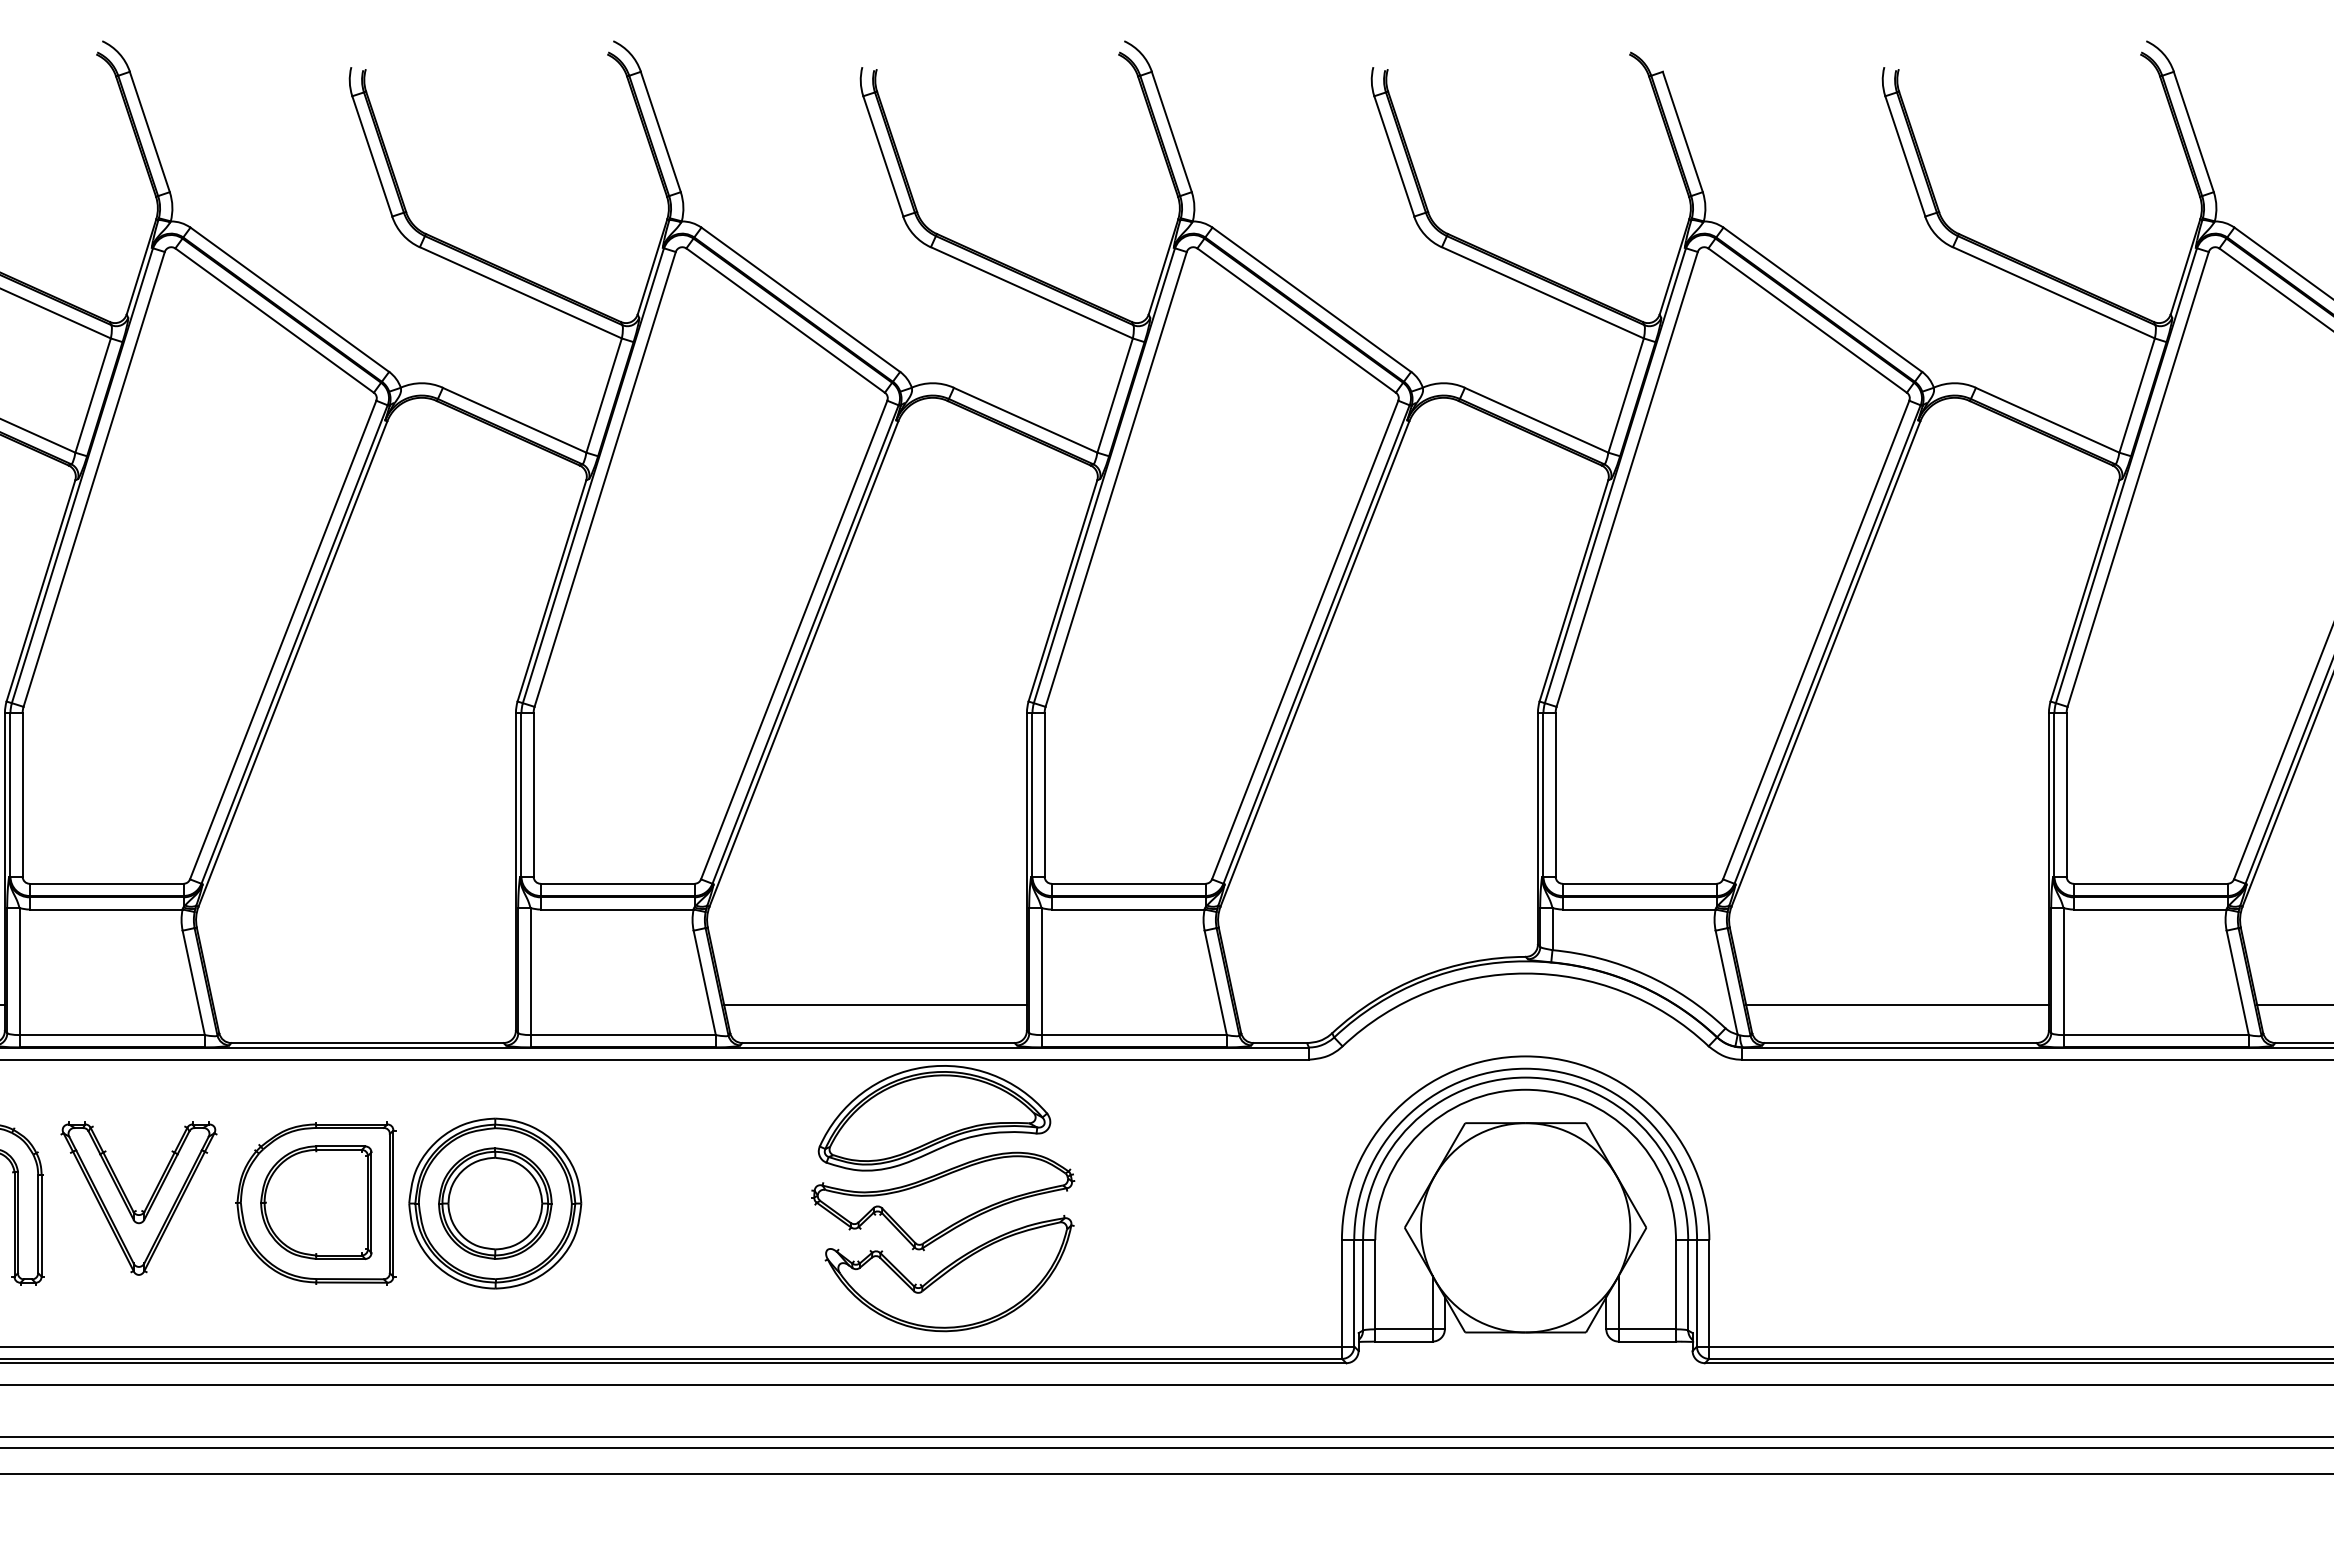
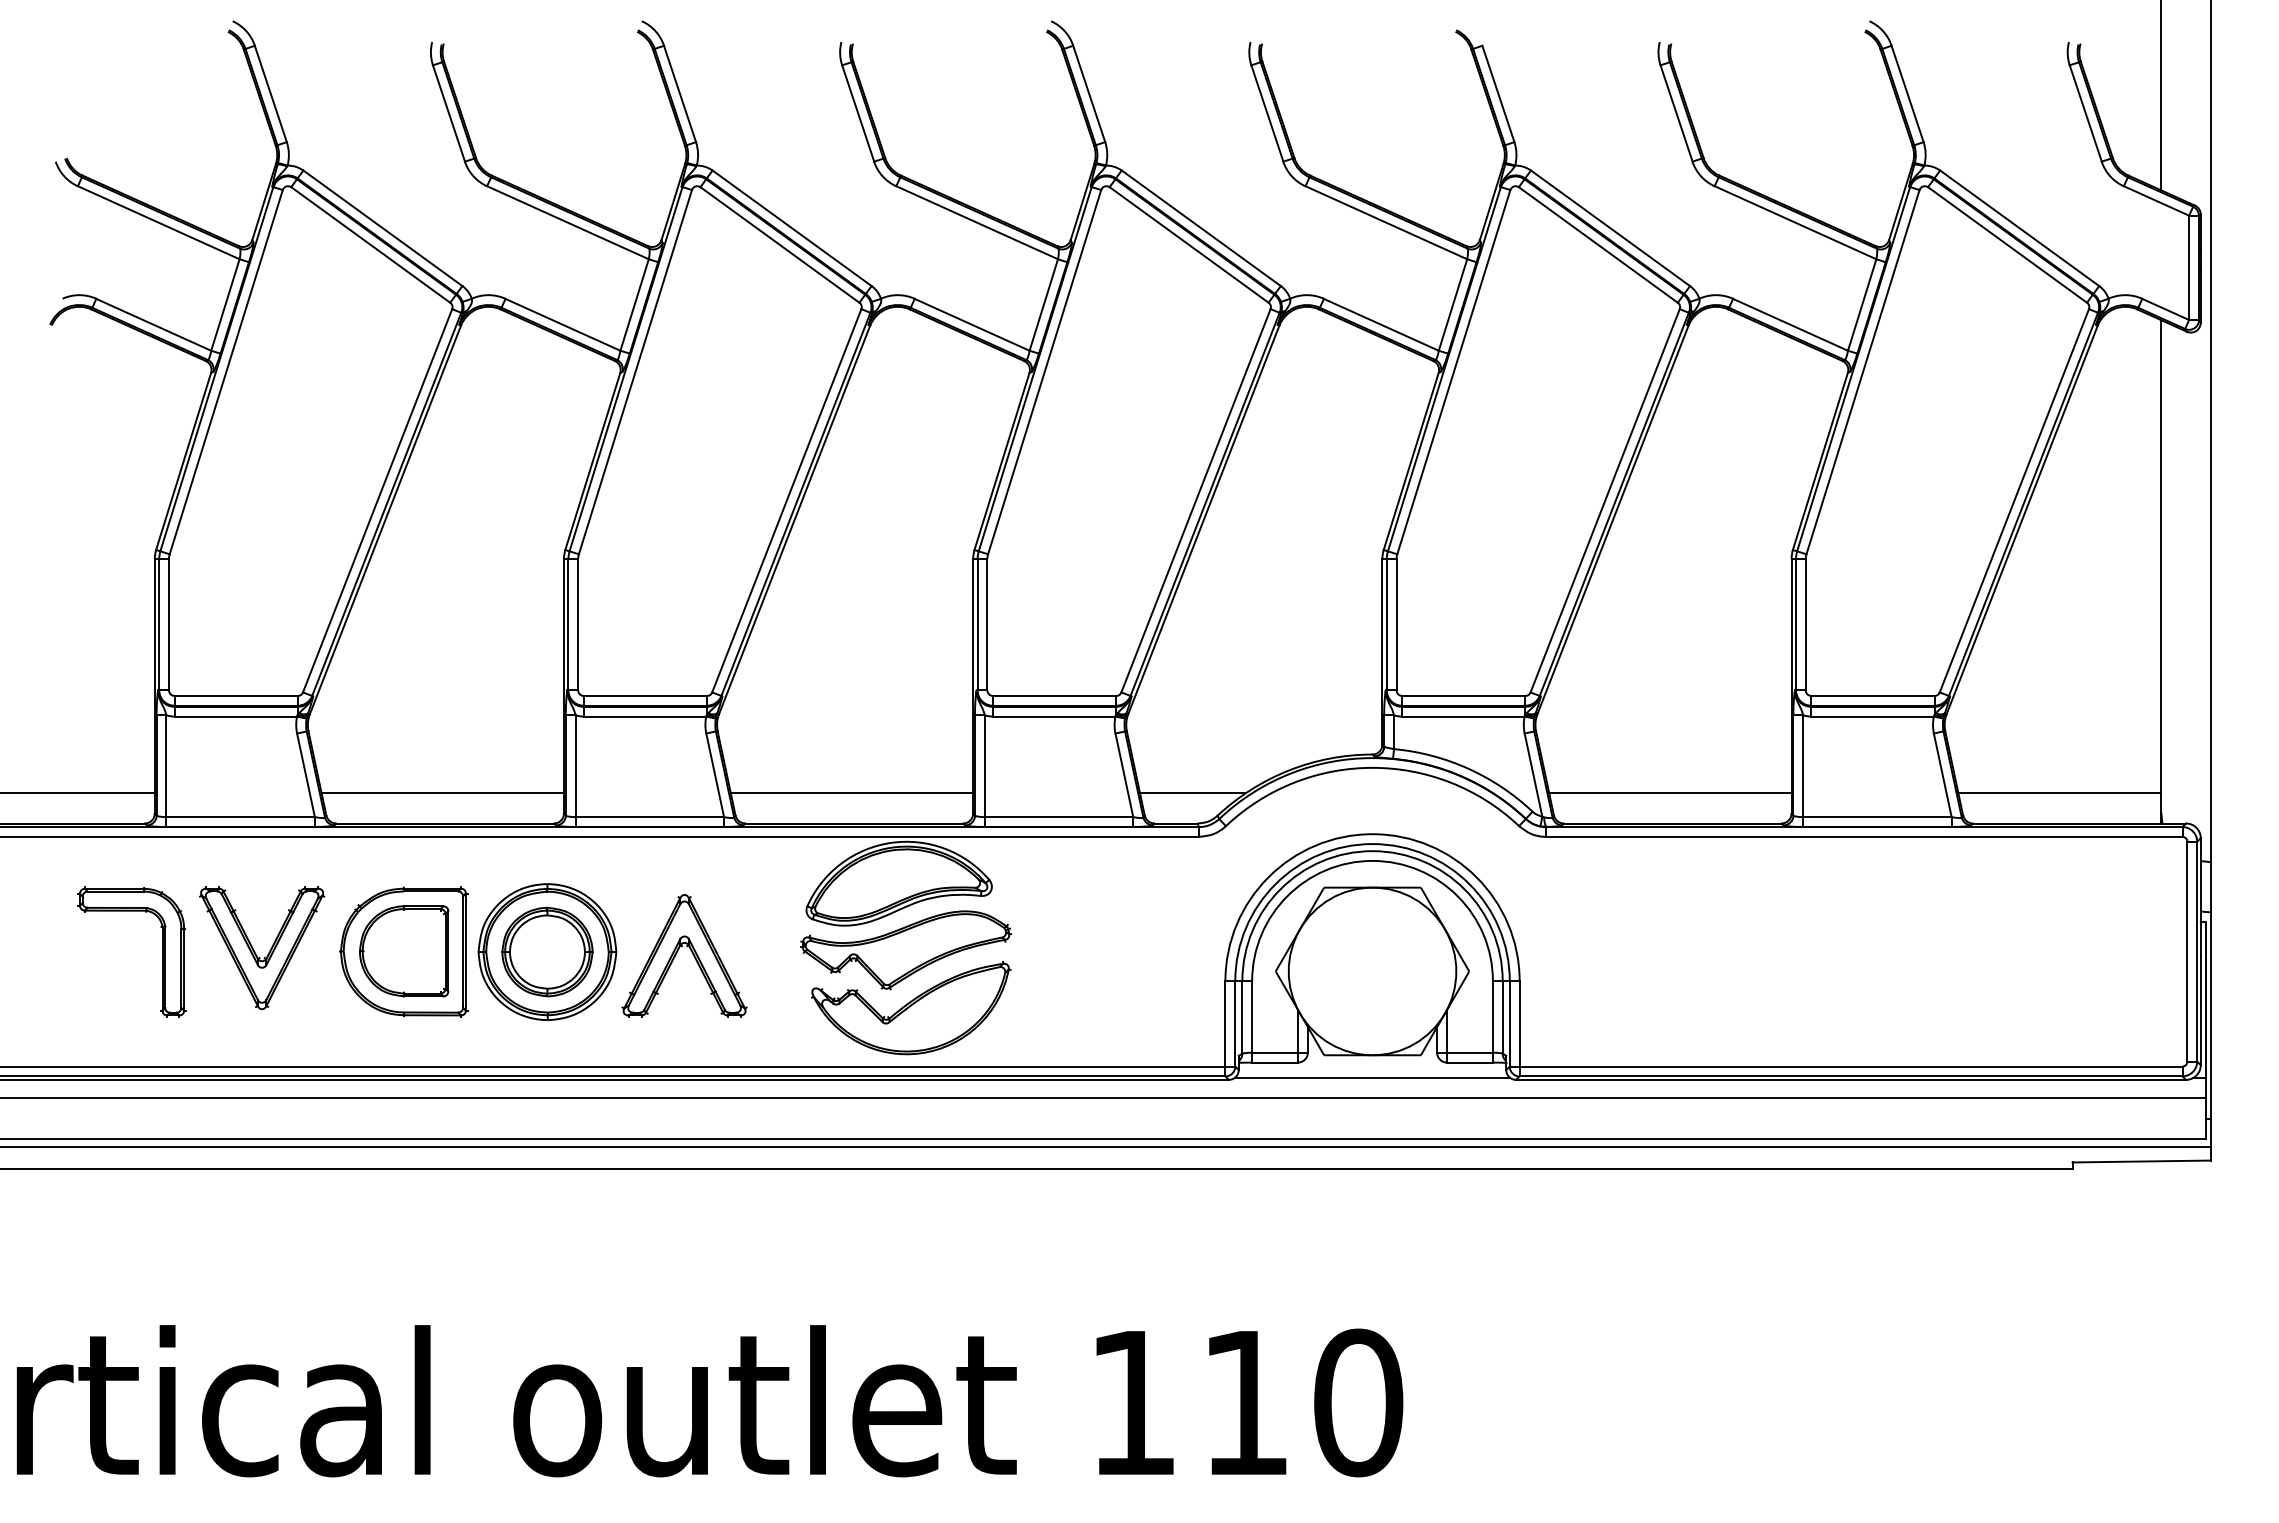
line: (364, 1005) -> (442, 793), added
line: (1300, 1005) -> (1192, 793), added
part: (658, 1202) -> (678, 951), added
line: (1525, 1360) -> (1372, 1077), added

